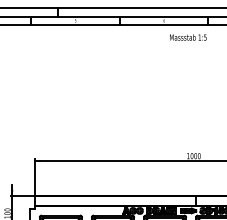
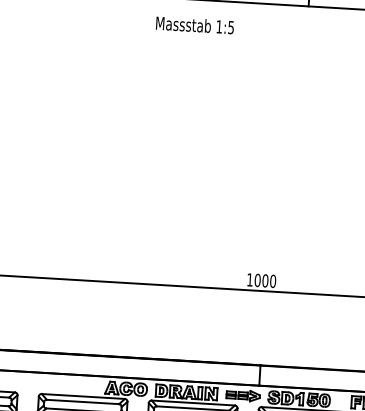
text: (188, 37) -> (195, 25), moved

